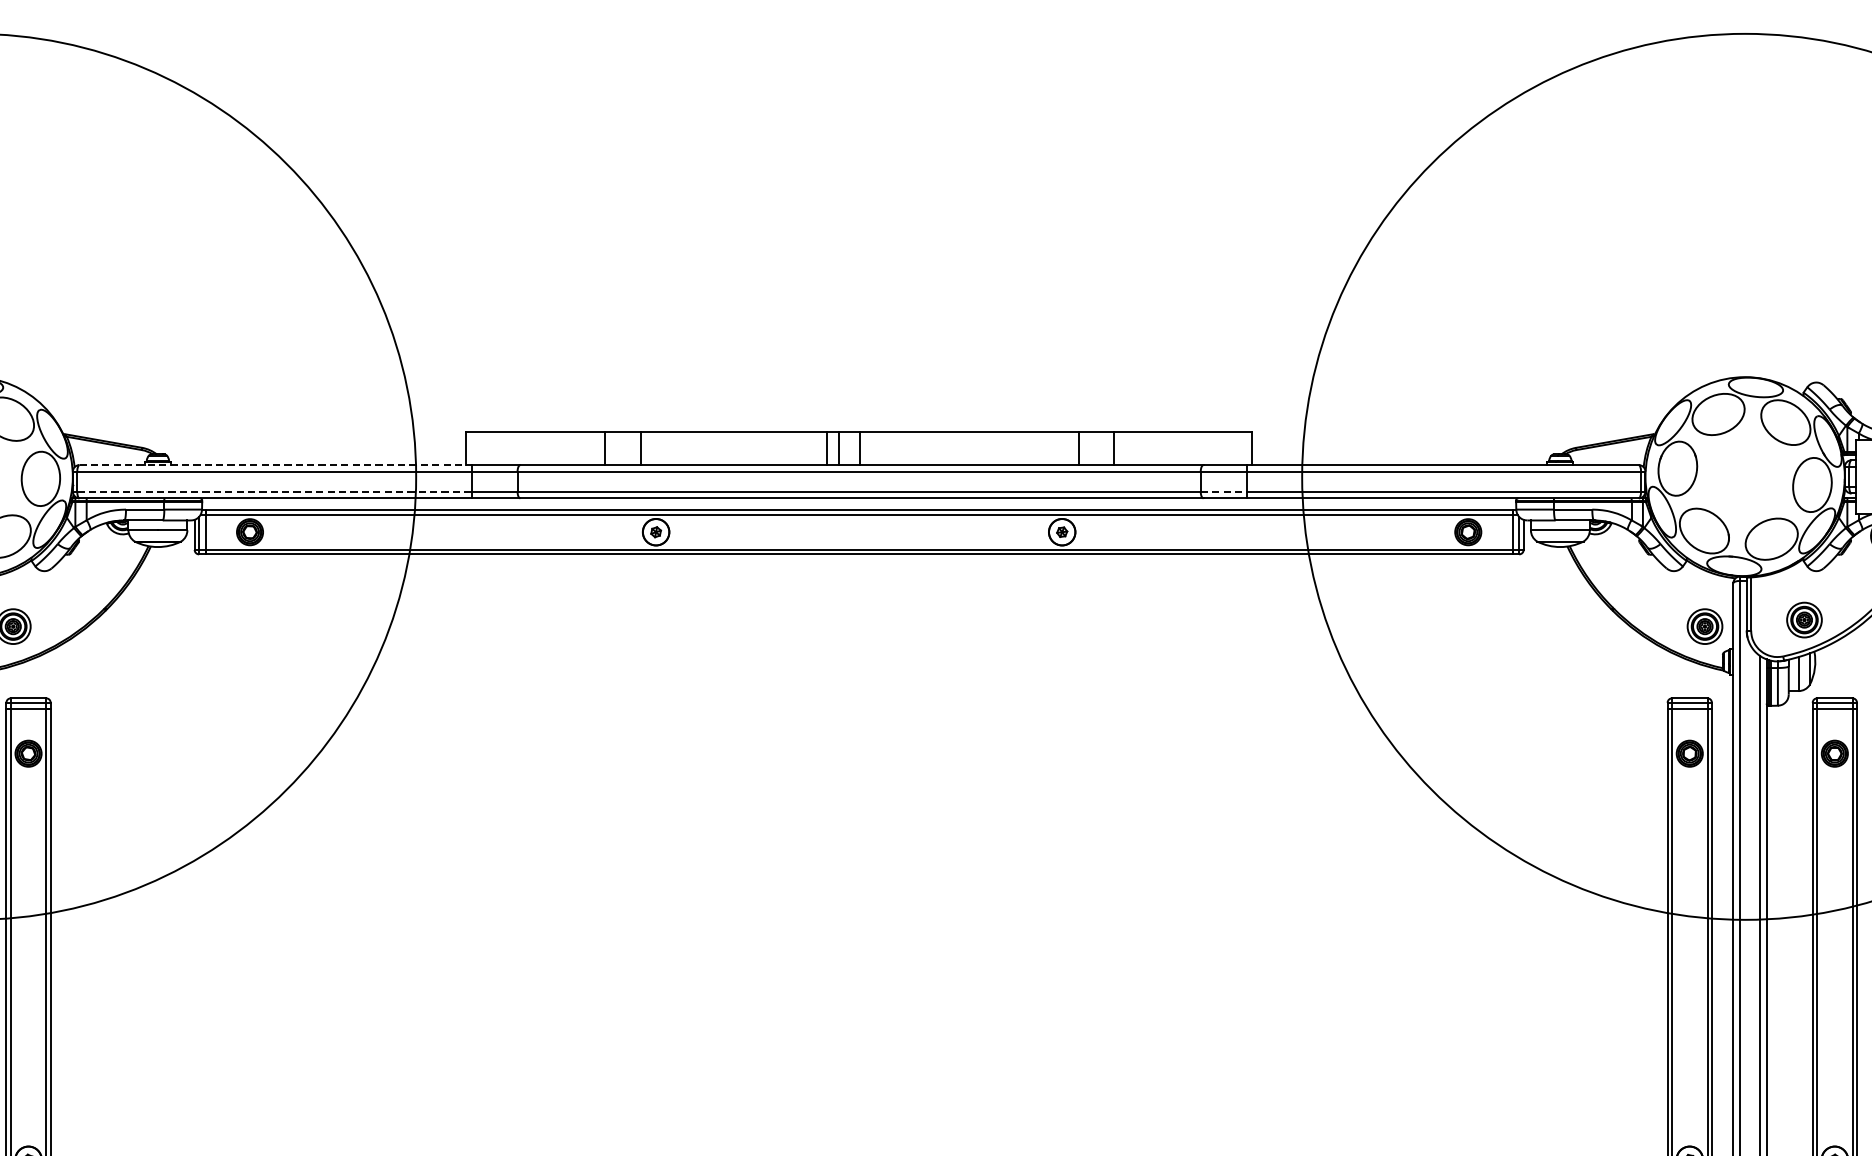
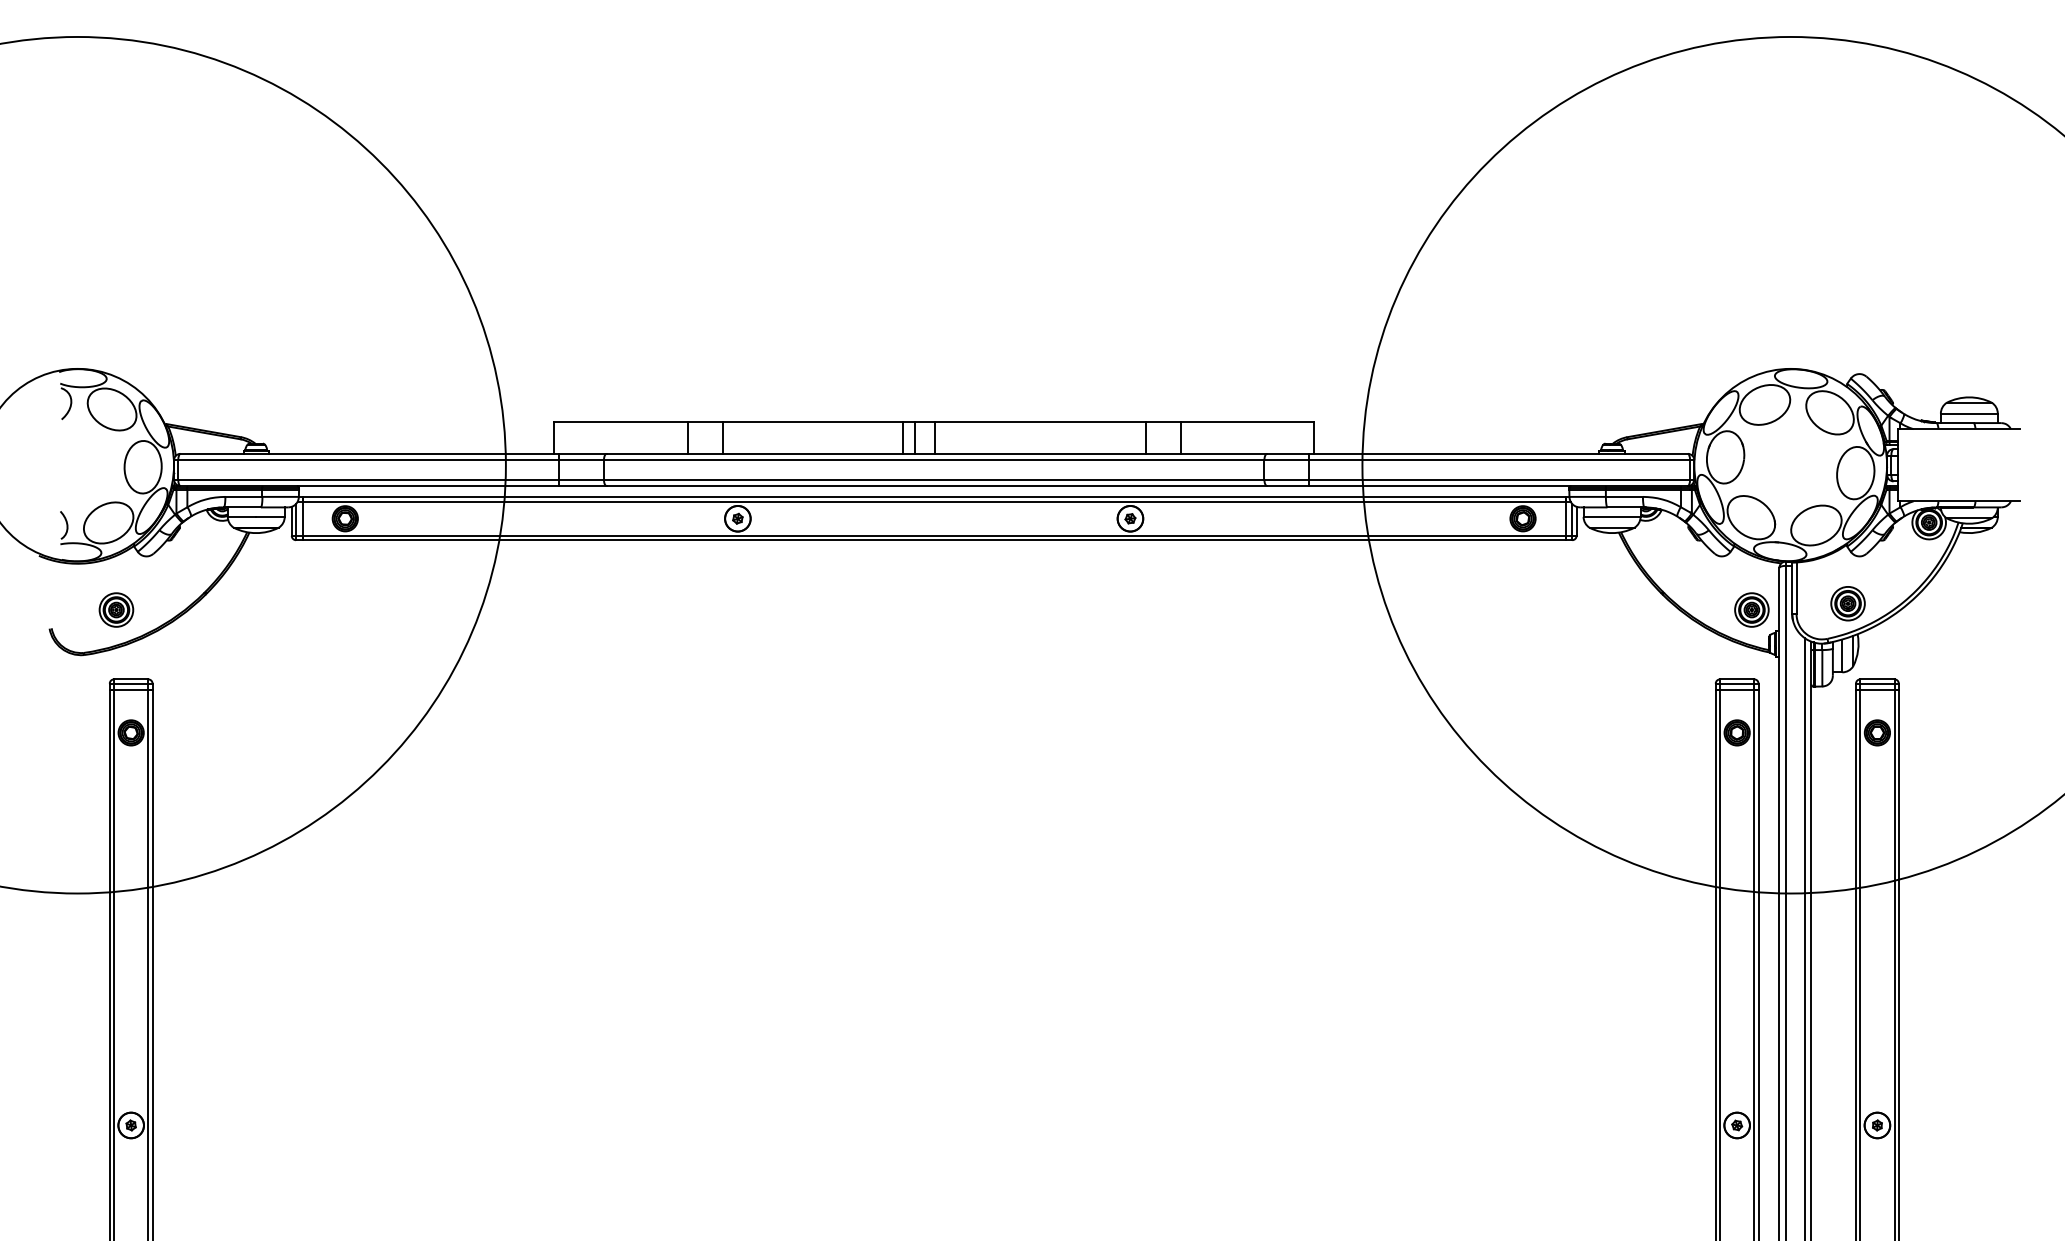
line: (275, 464) -> (369, 453), dashed -> solid
line: (274, 491) -> (368, 479), dashed -> solid
line: (1224, 491) -> (1287, 479), dashed -> solid

